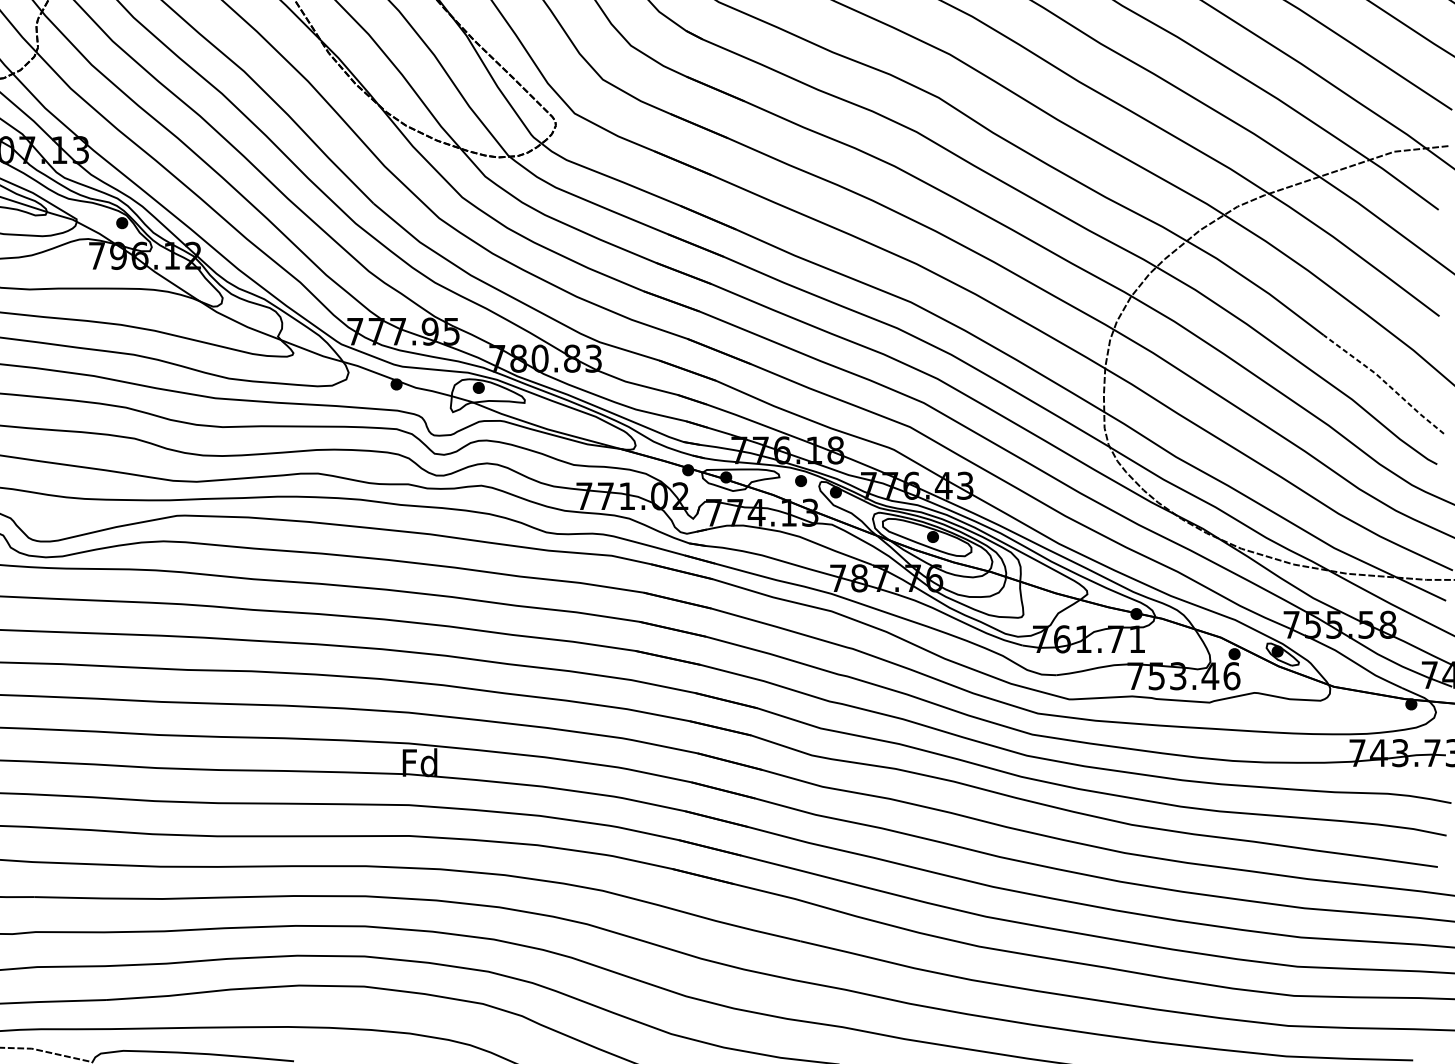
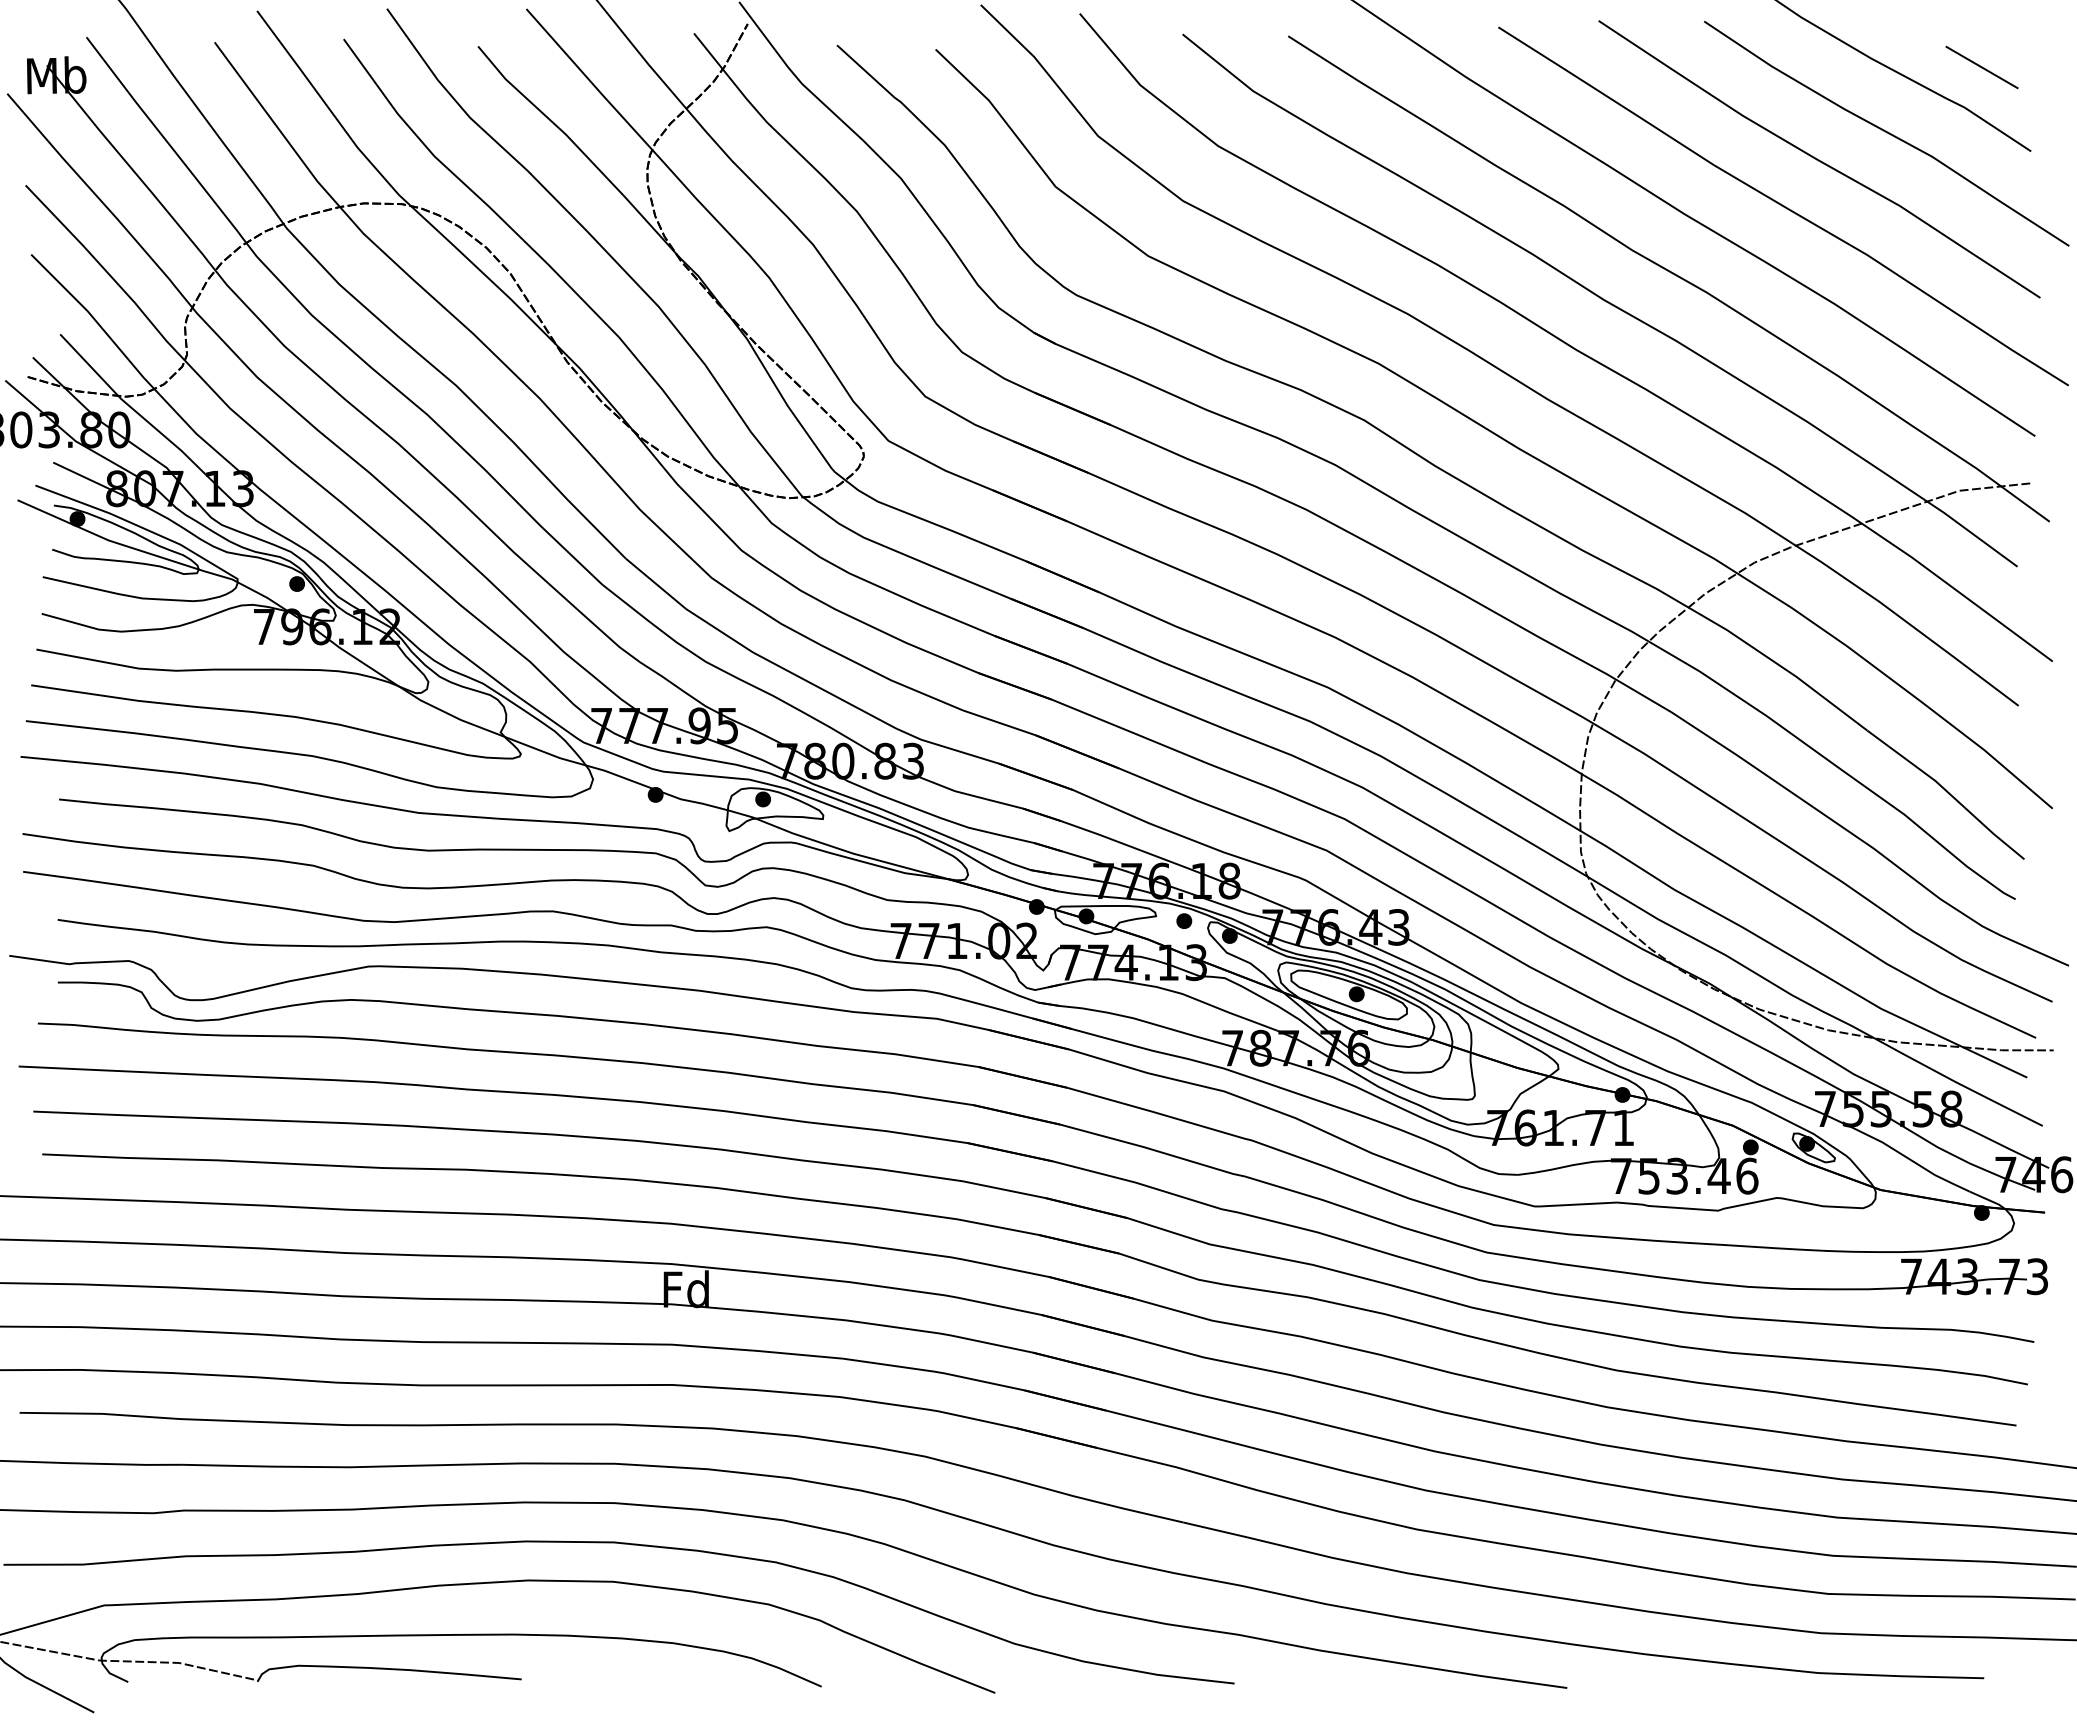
line: (1385, 382) -> (1947, 792), dashed -> solid

